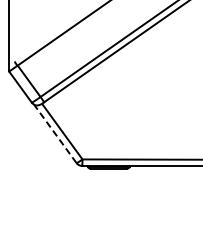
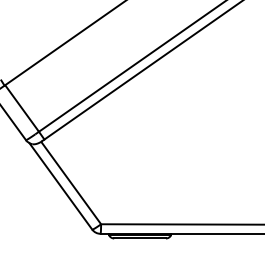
line: (55, 133) -> (61, 185), dashed -> solid

